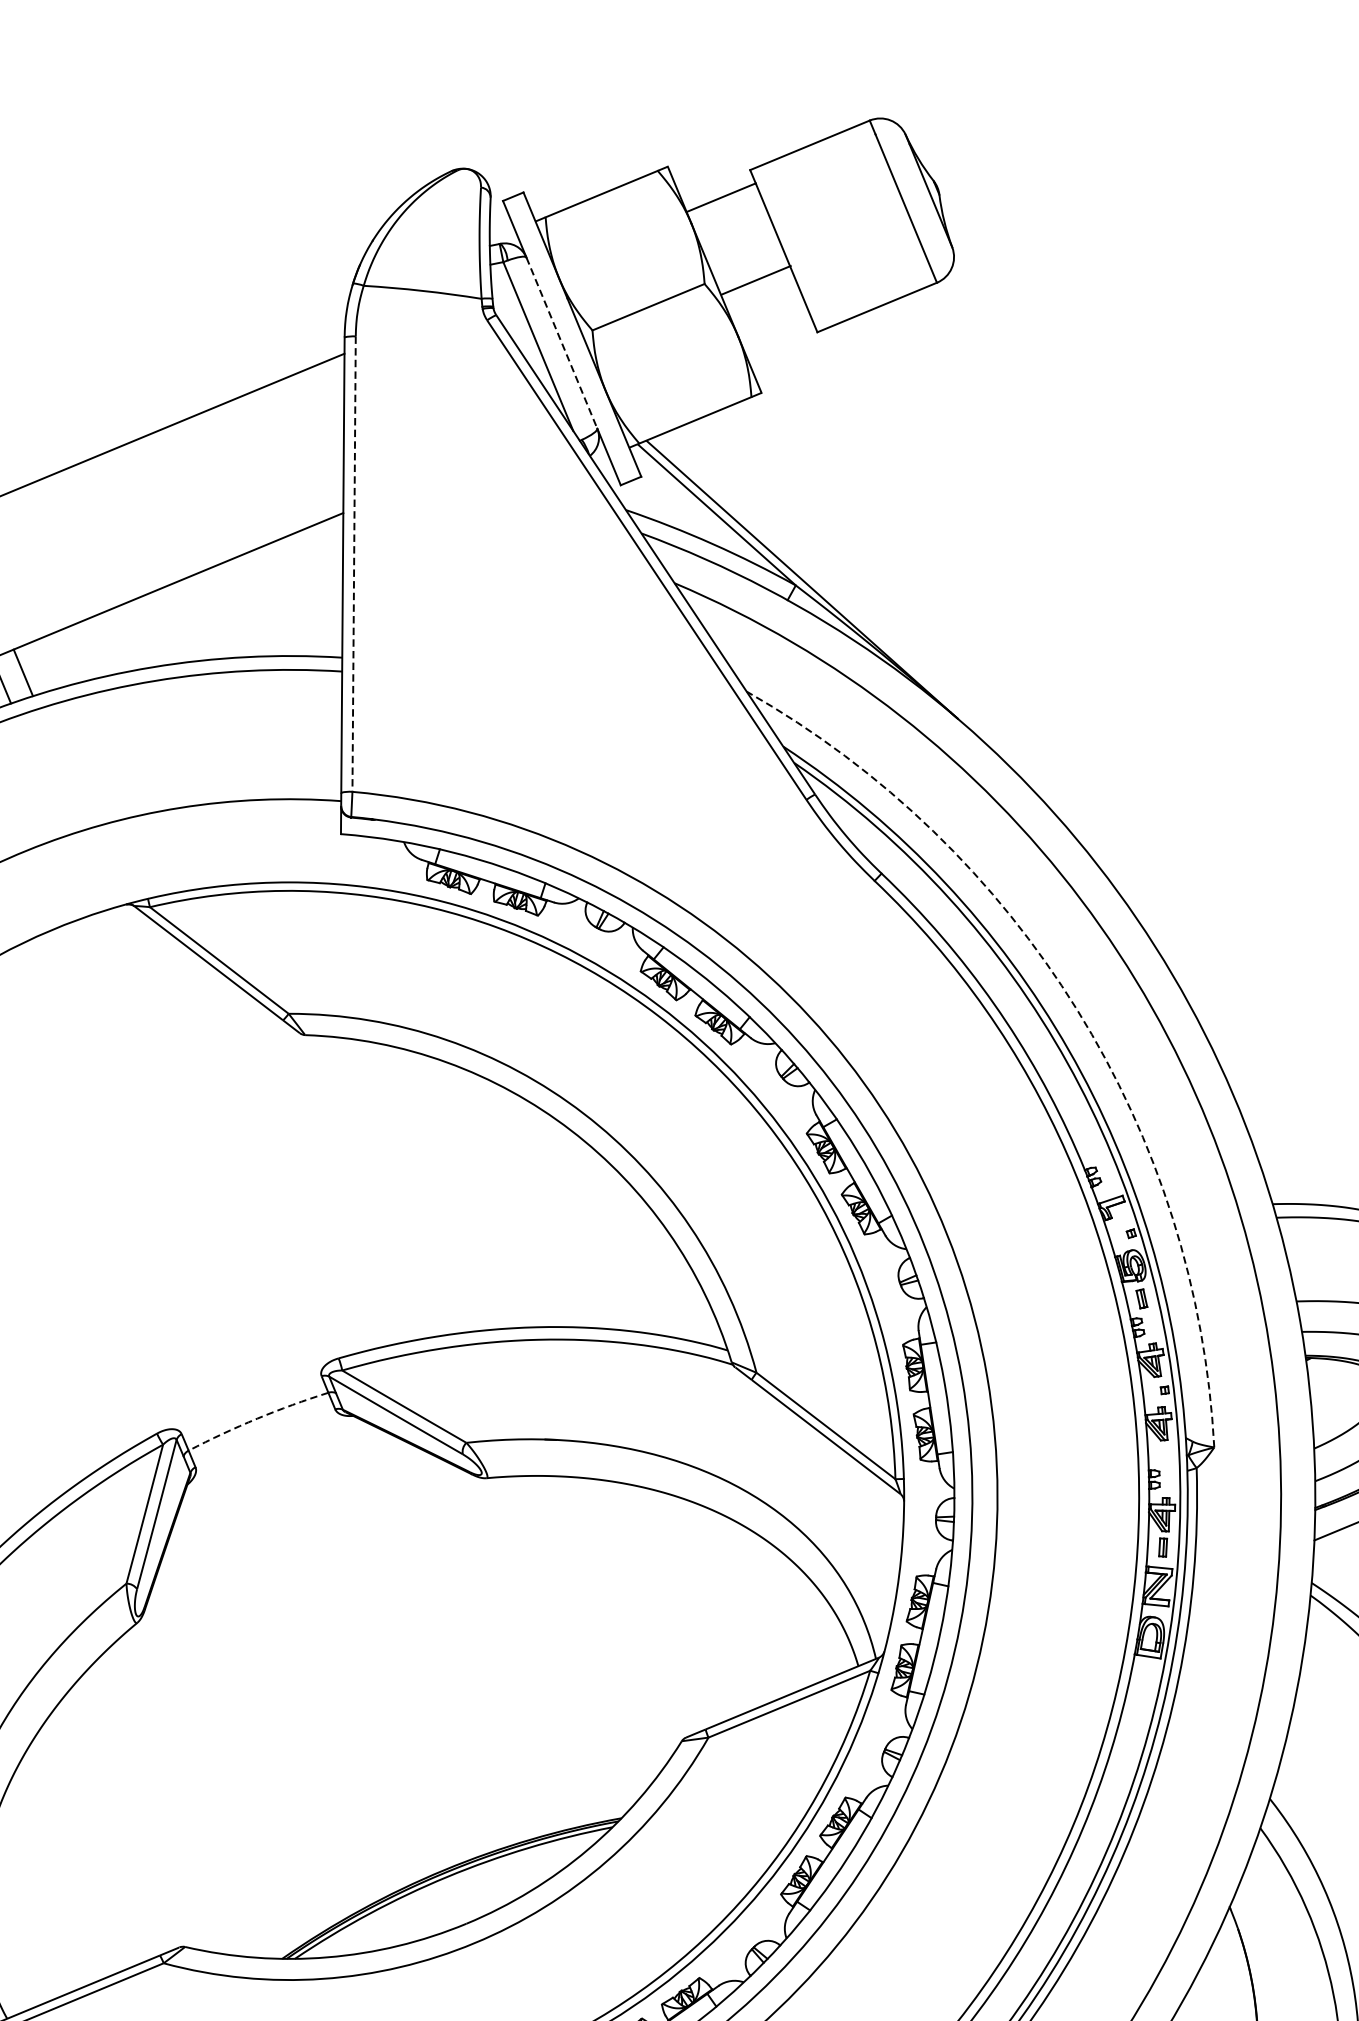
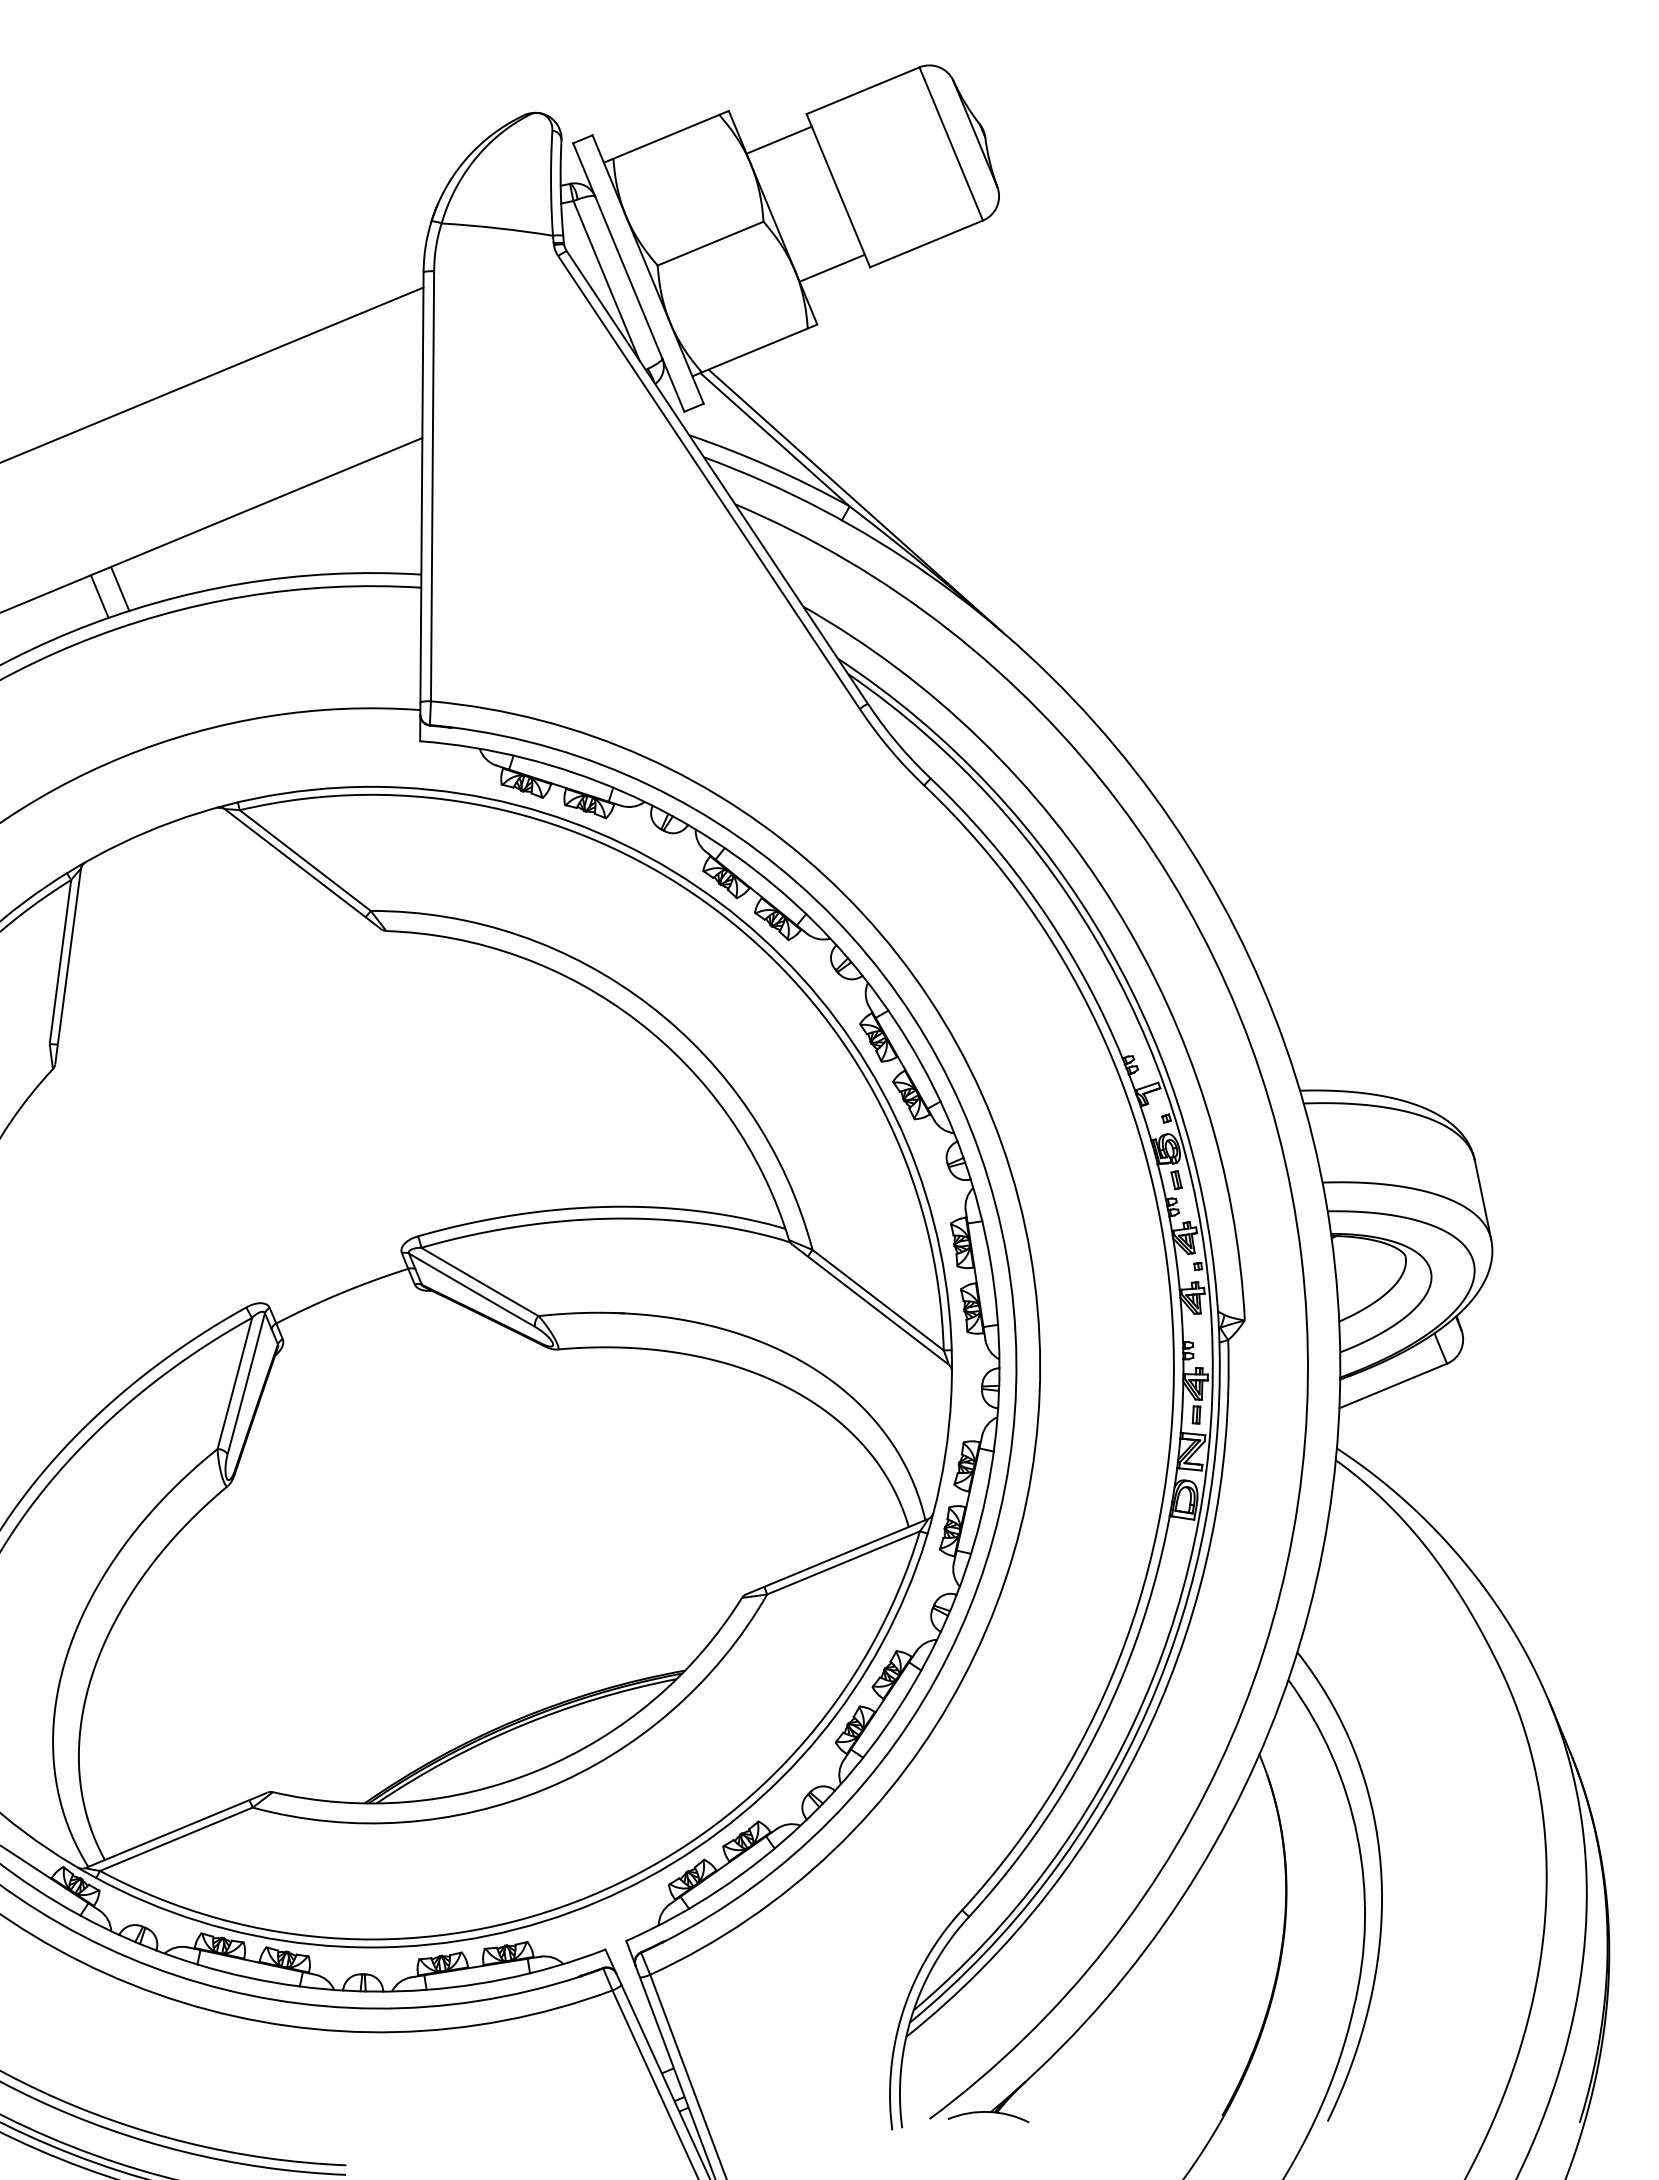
line: (755, 279) -> (831, 267), moved
line: (561, 344) -> (628, 278), dashed -> solid
line: (354, 563) -> (432, 485), dashed -> solid
arc: (1077, 1010) -> (1115, 907), dashed -> solid
arc: (257, 1418) -> (341, 1293), dashed -> solid

